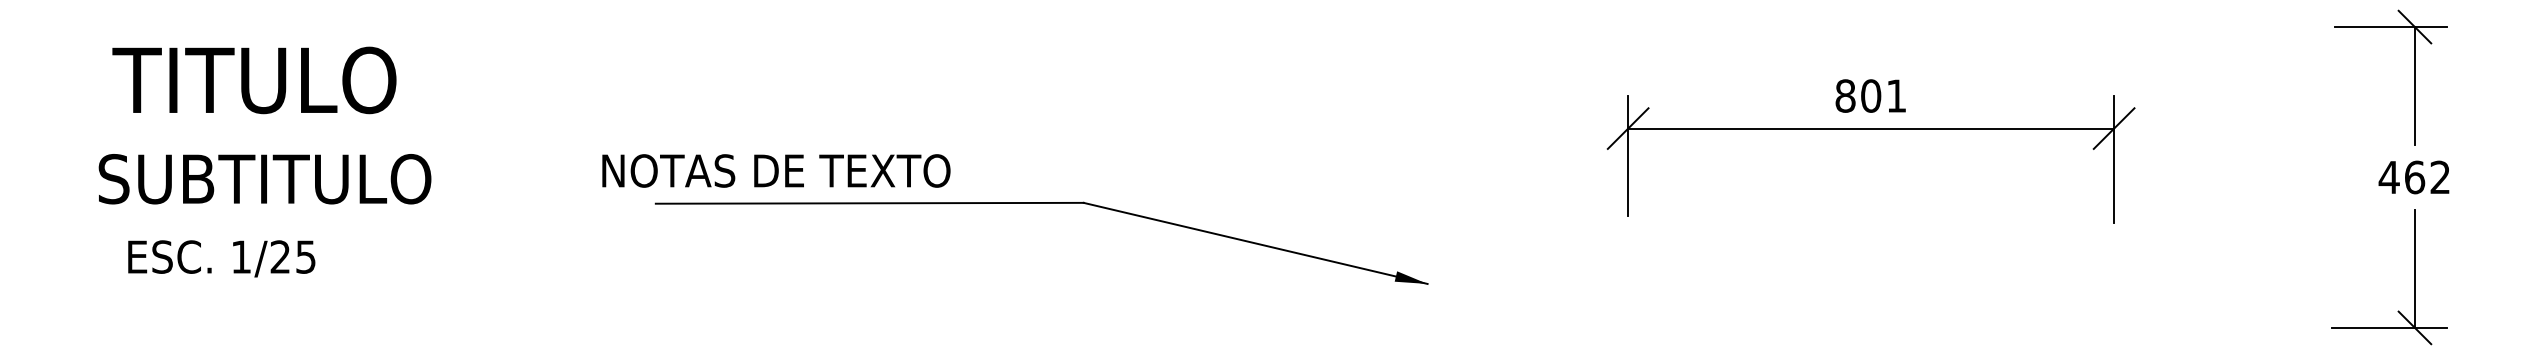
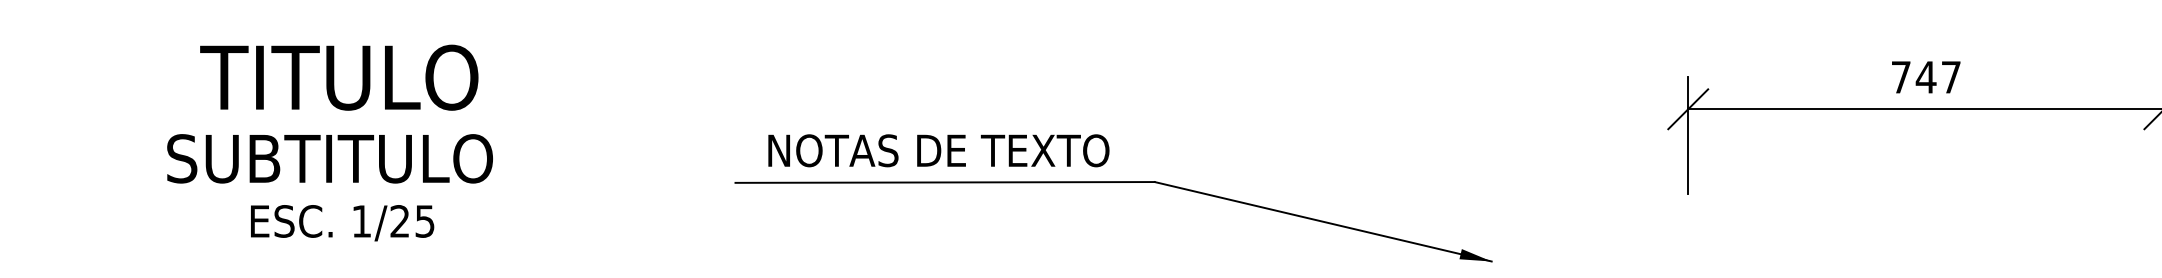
text: (254, 80) -> (339, 77), moved
text: (1870, 95) -> (1925, 76), 801 -> 747
text: (776, 170) -> (938, 150), moved
text: (264, 179) -> (329, 159), moved
text: (221, 258) -> (342, 222), moved

